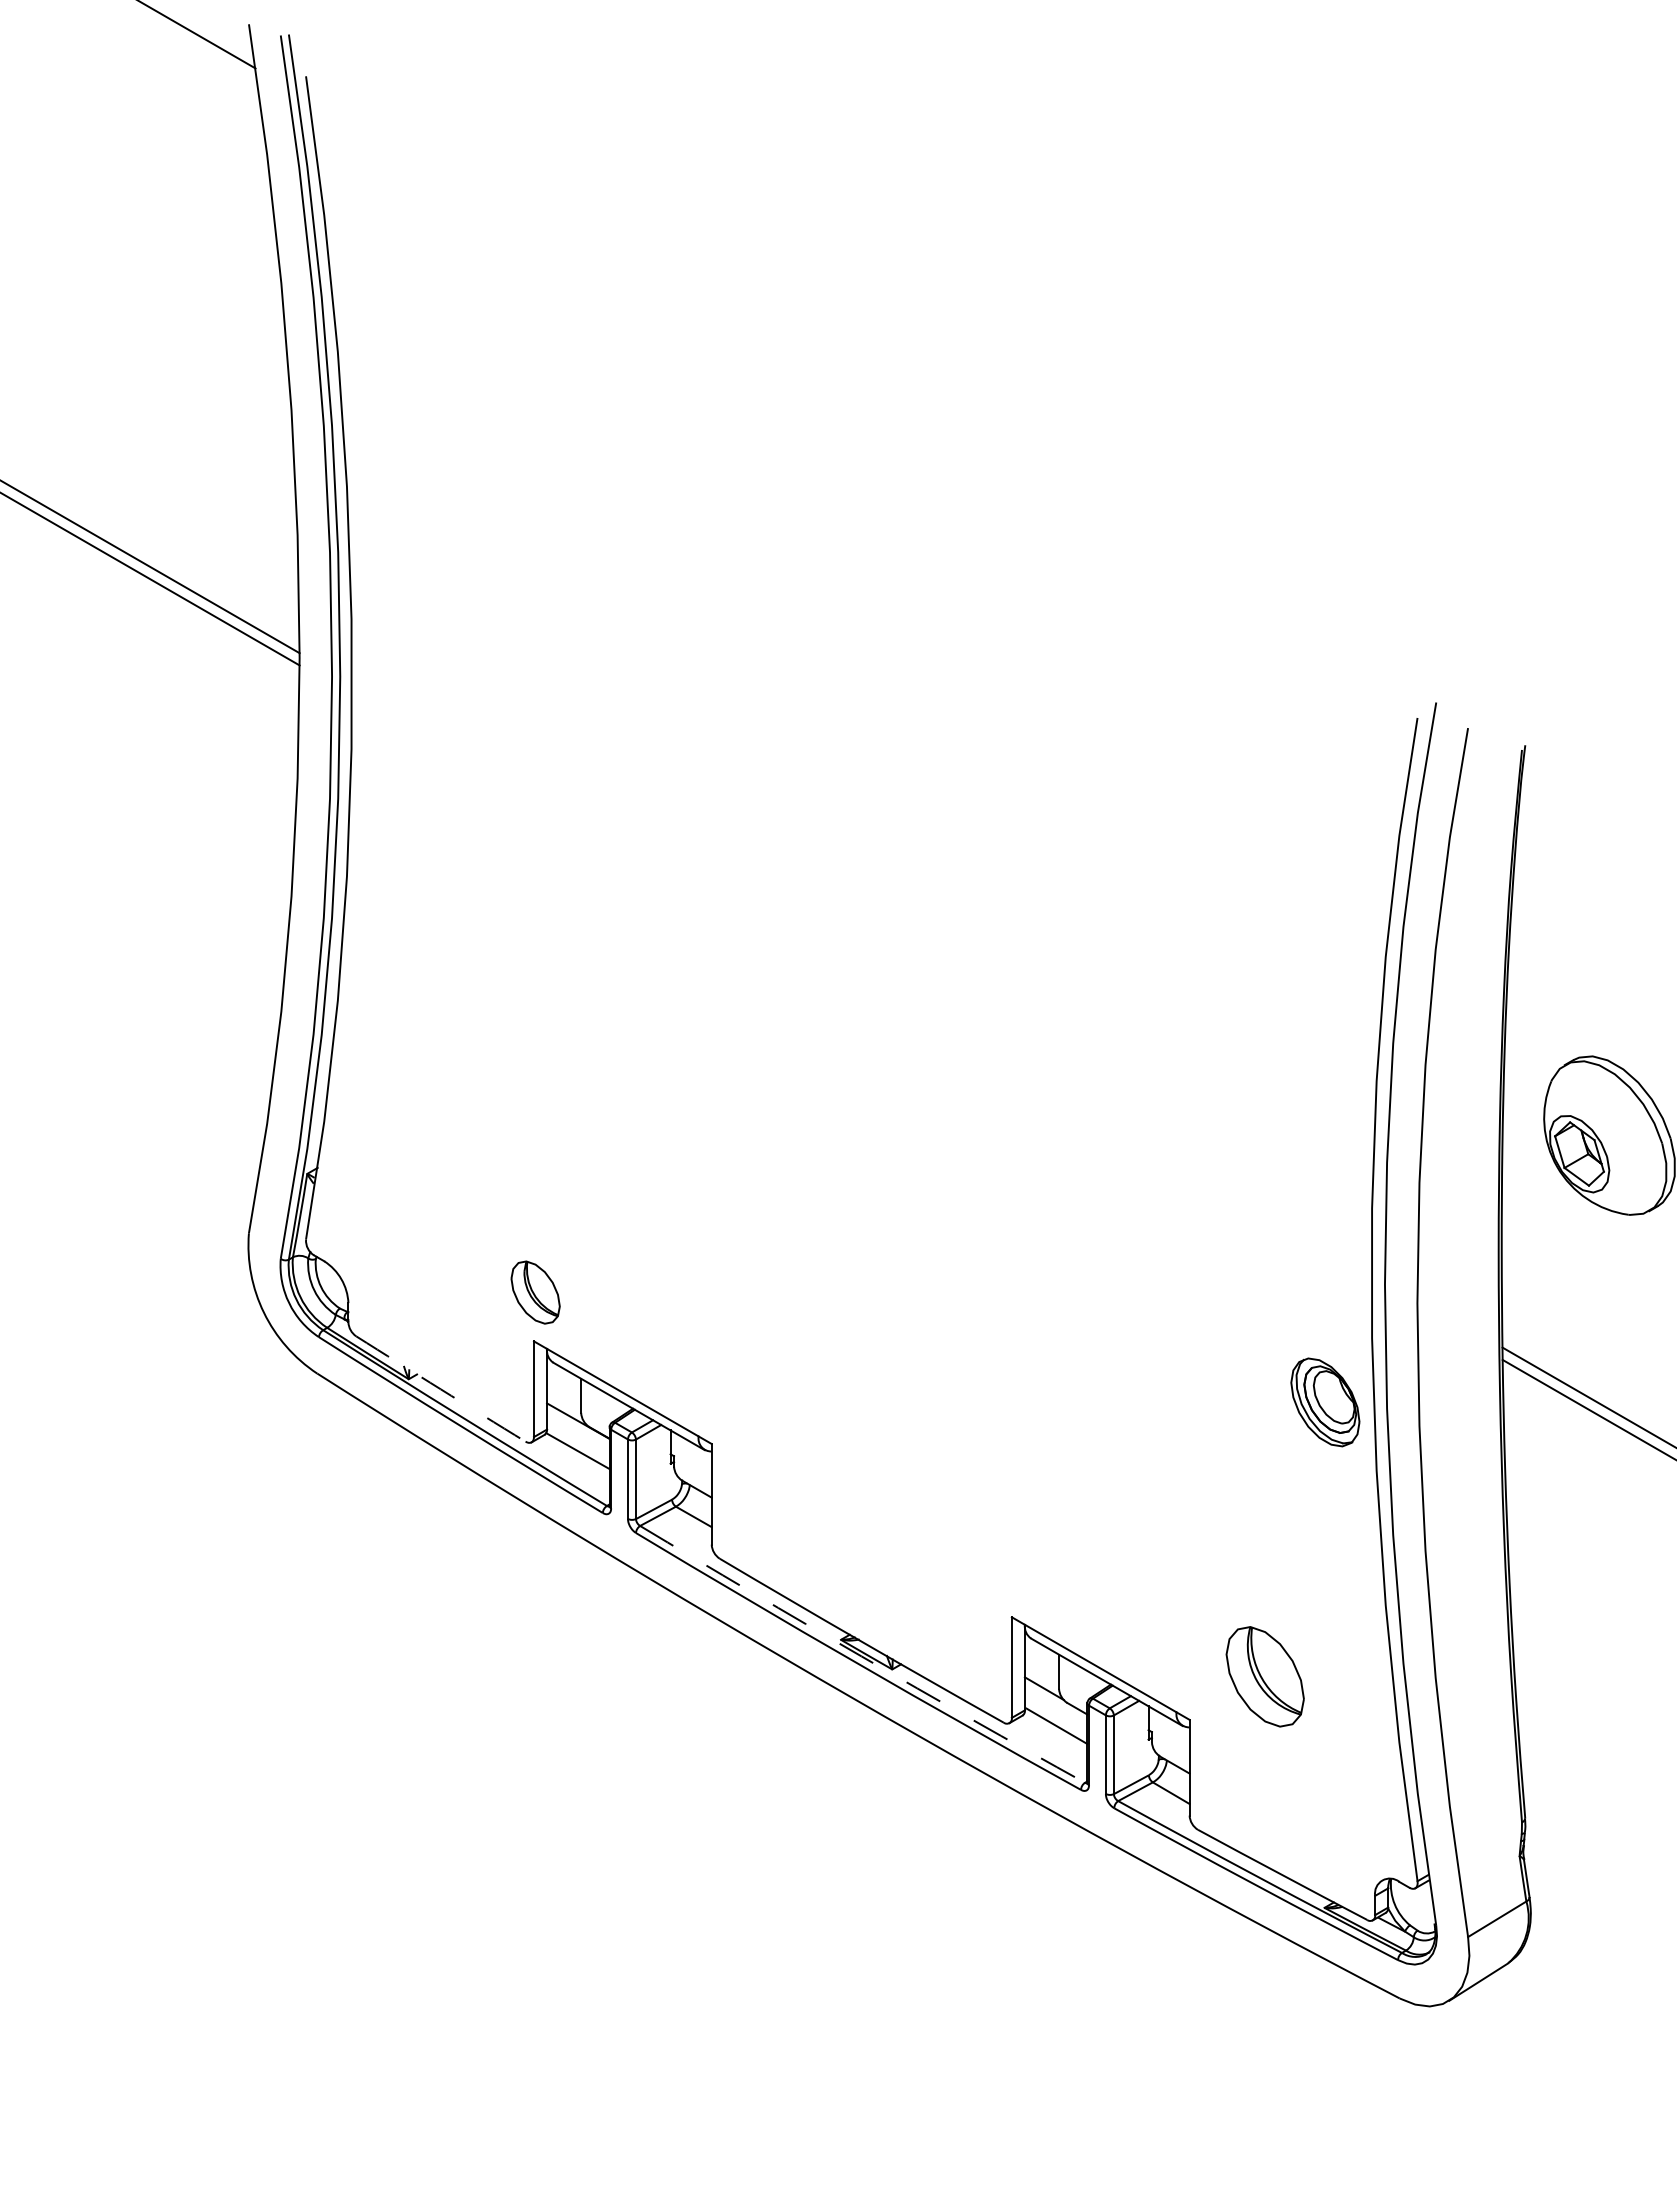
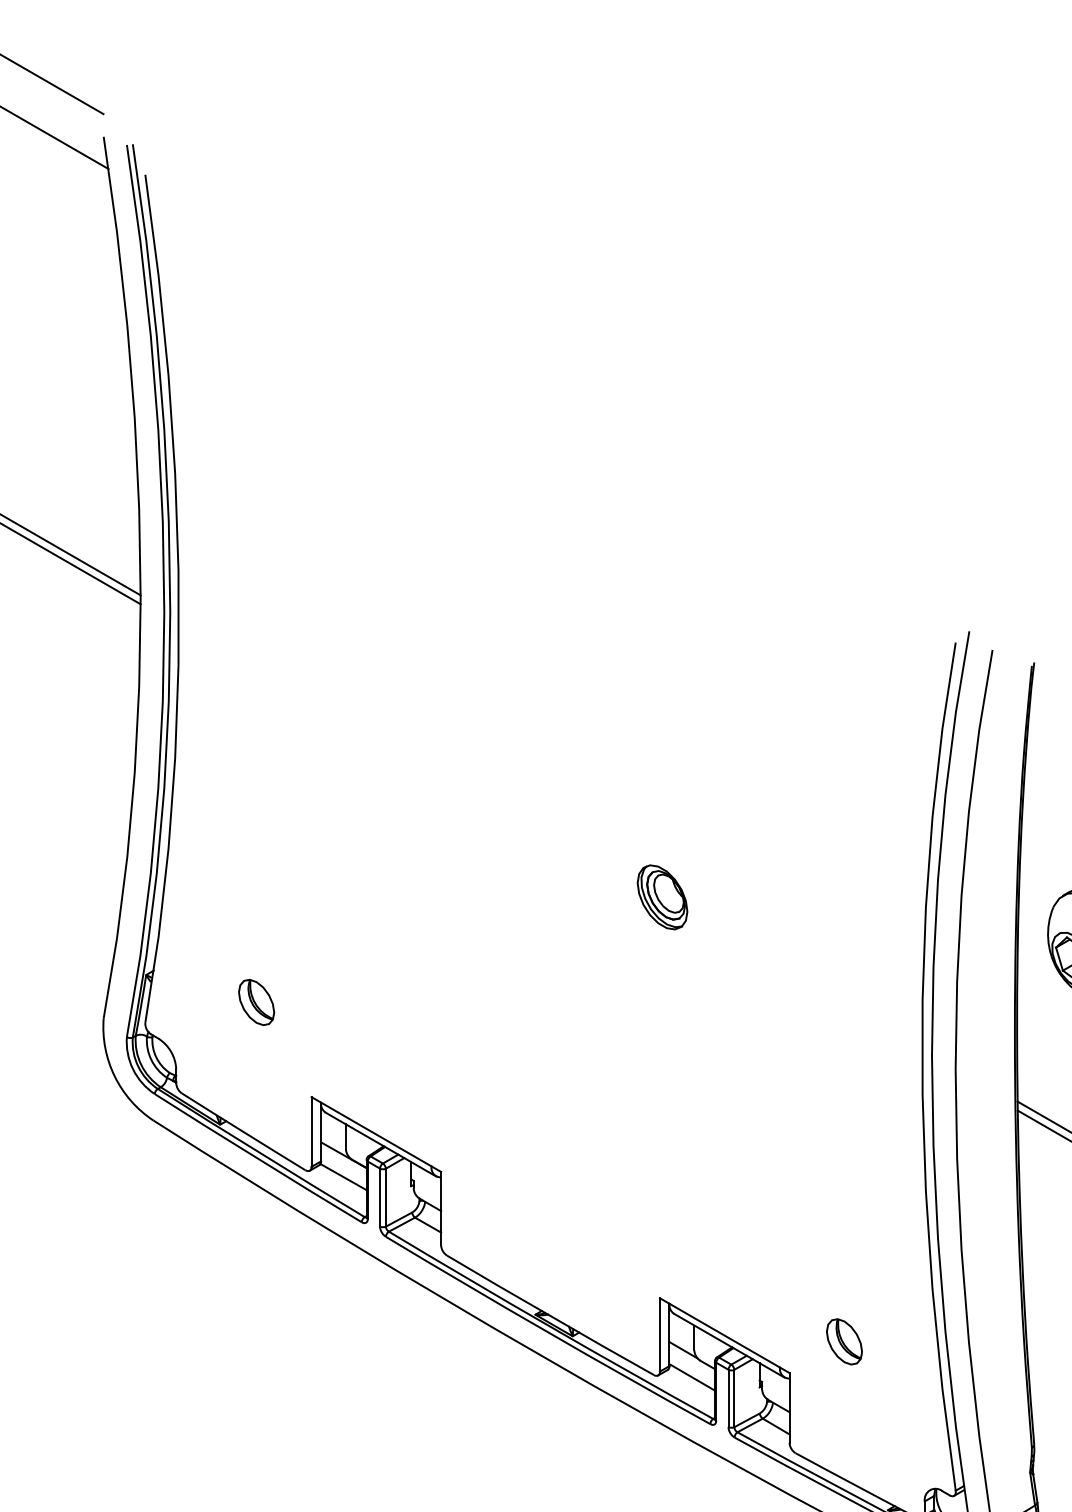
part: (535, 1292) -> (256, 1002), moved
arc: (440, 1389) -> (243, 1132), dashed -> solid
part: (1325, 1402) -> (662, 897), moved
arc: (861, 1656) -> (550, 1326), dashed -> solid
part: (1264, 1677) -> (844, 1342), size x0.62

